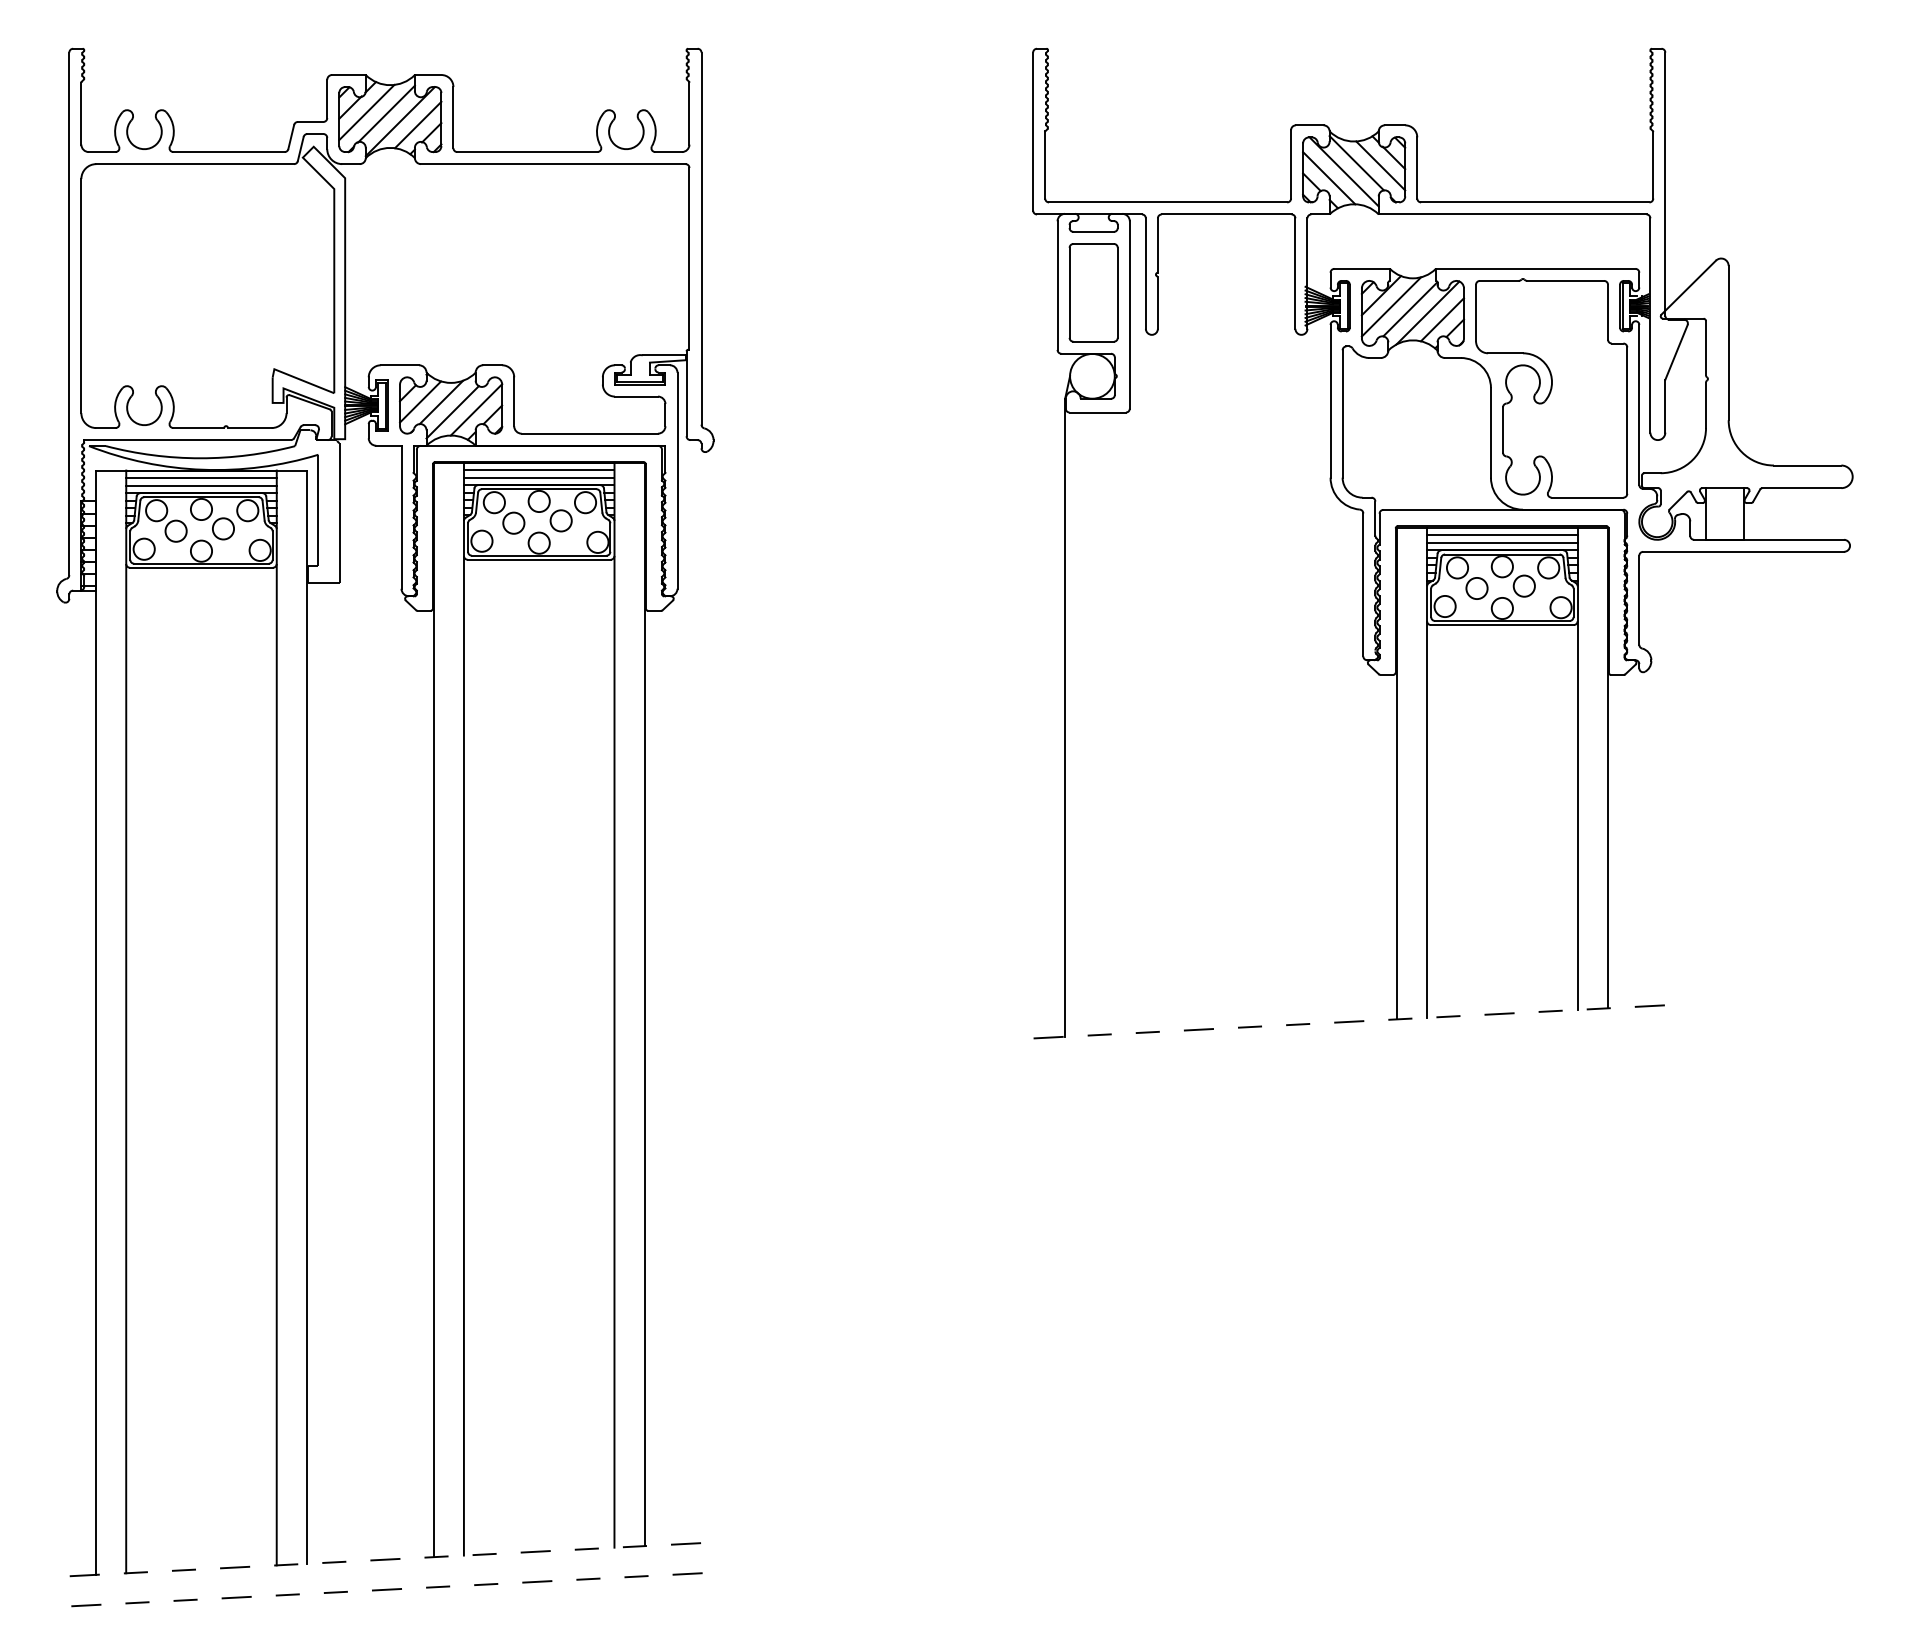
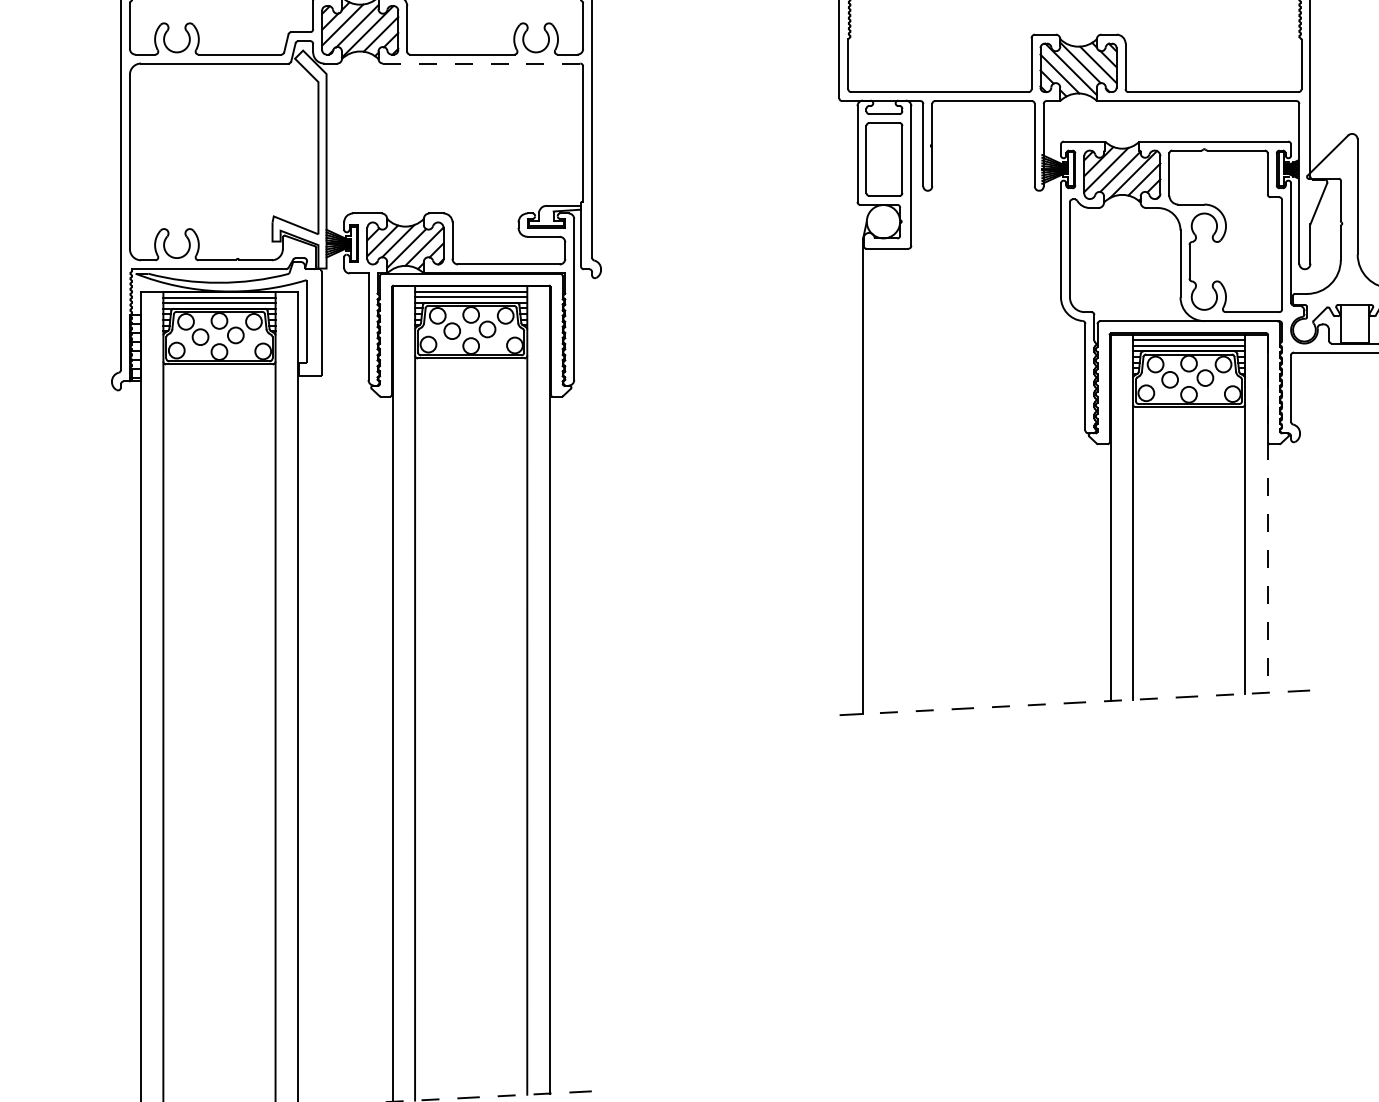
line: (552, 164) -> (481, 63), solid -> dashed
line: (1607, 768) -> (1267, 514), solid -> dashed

